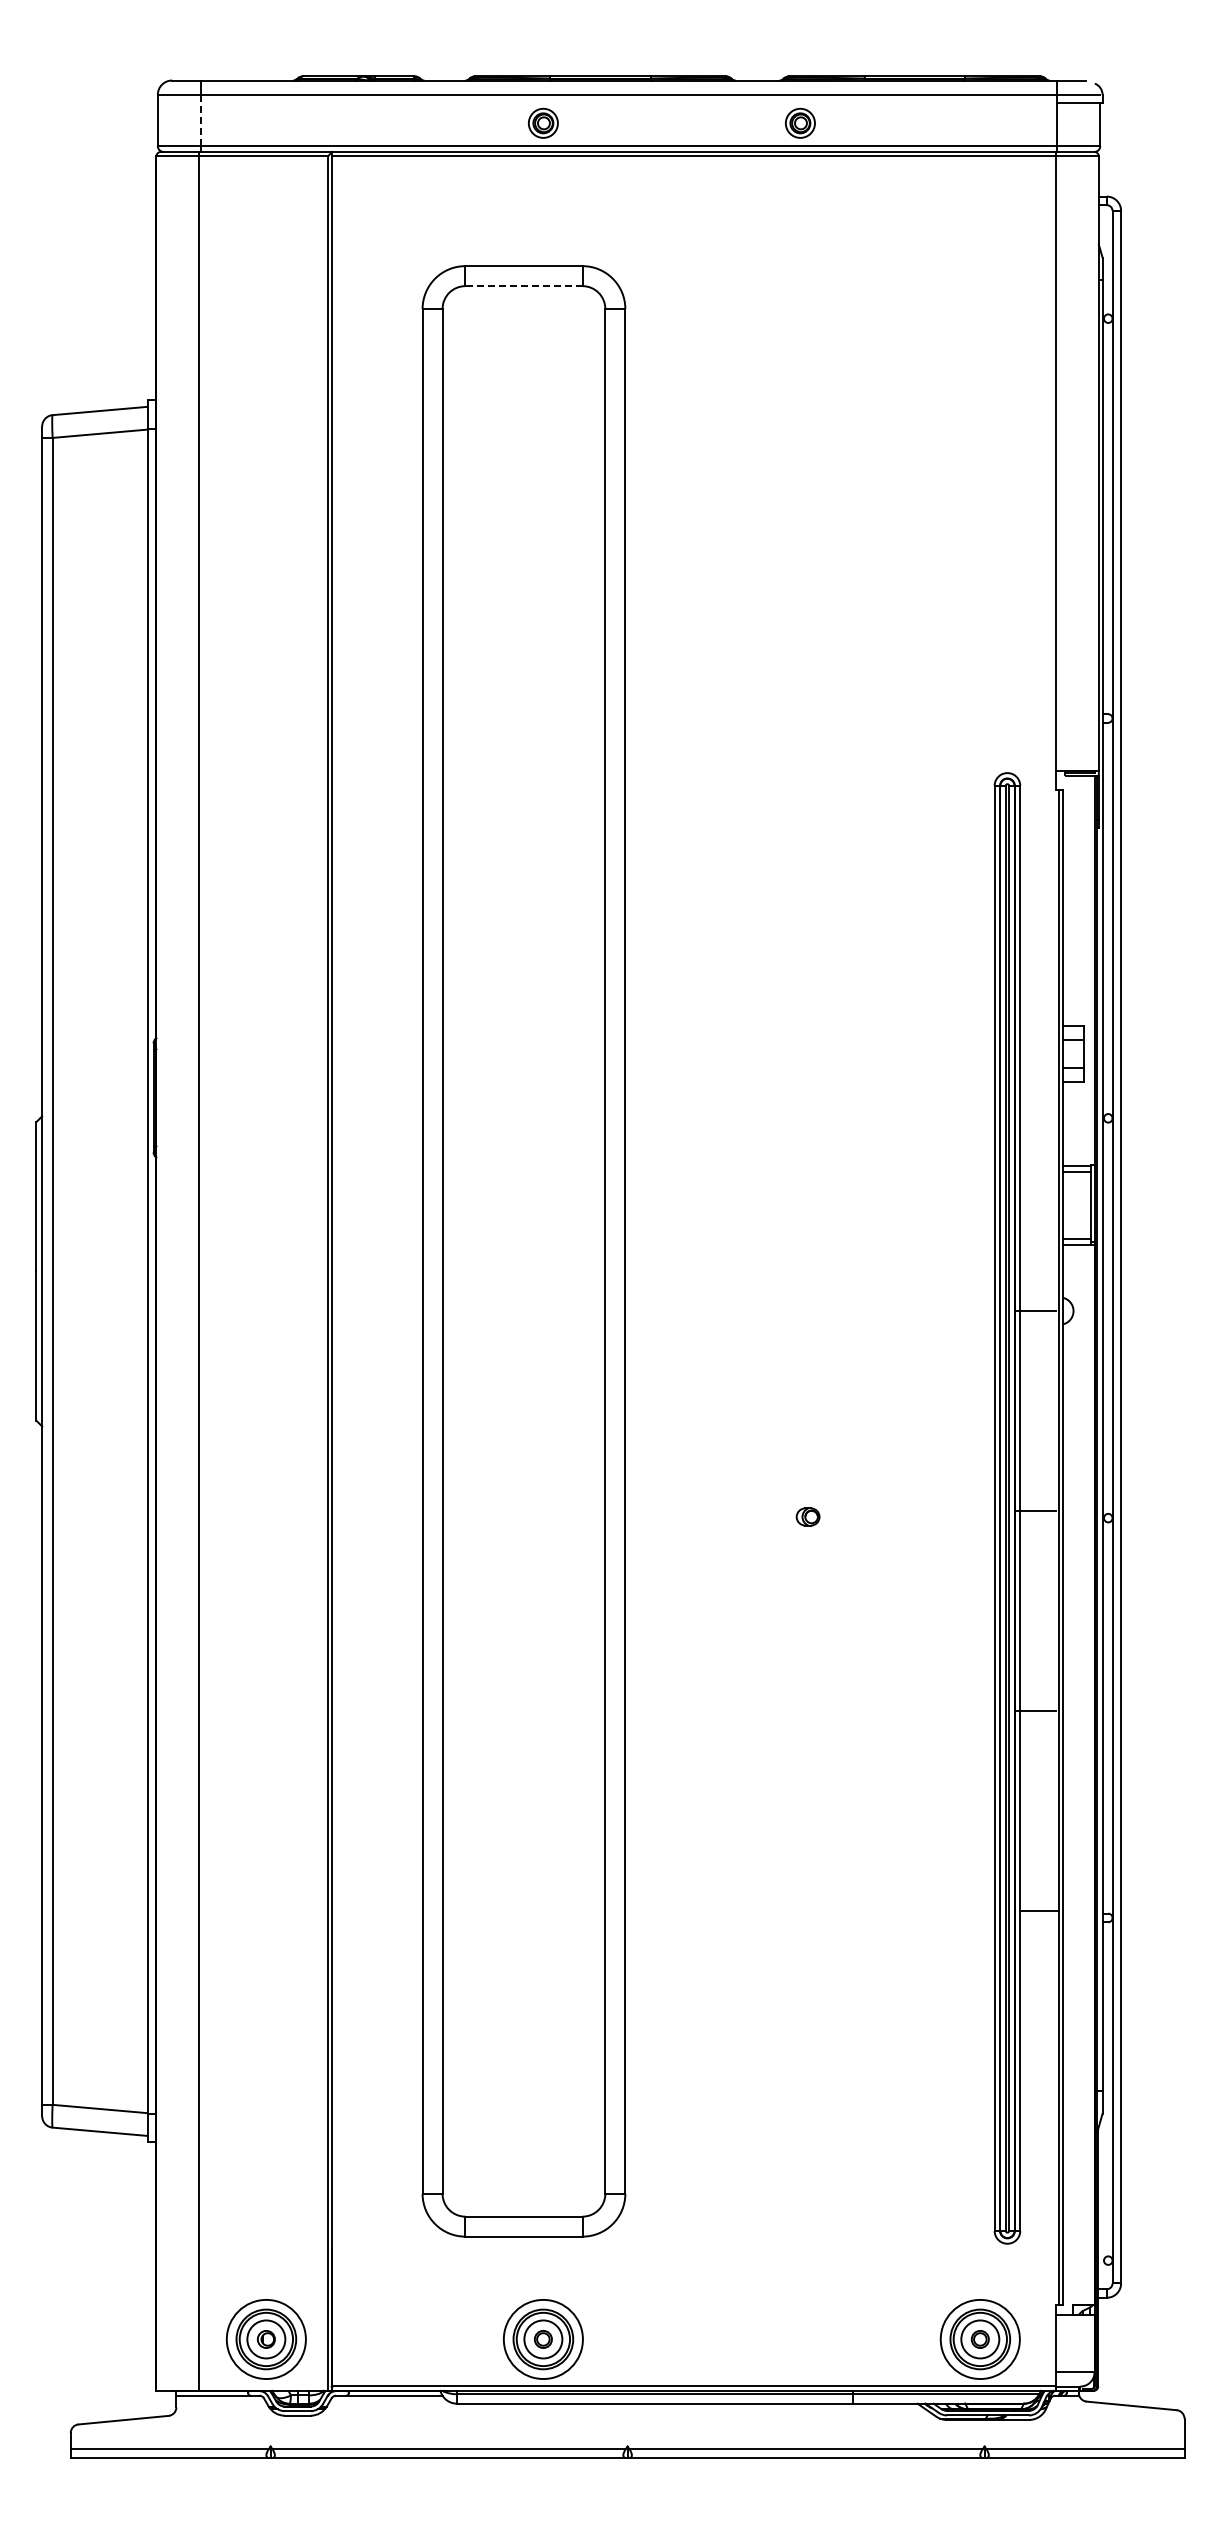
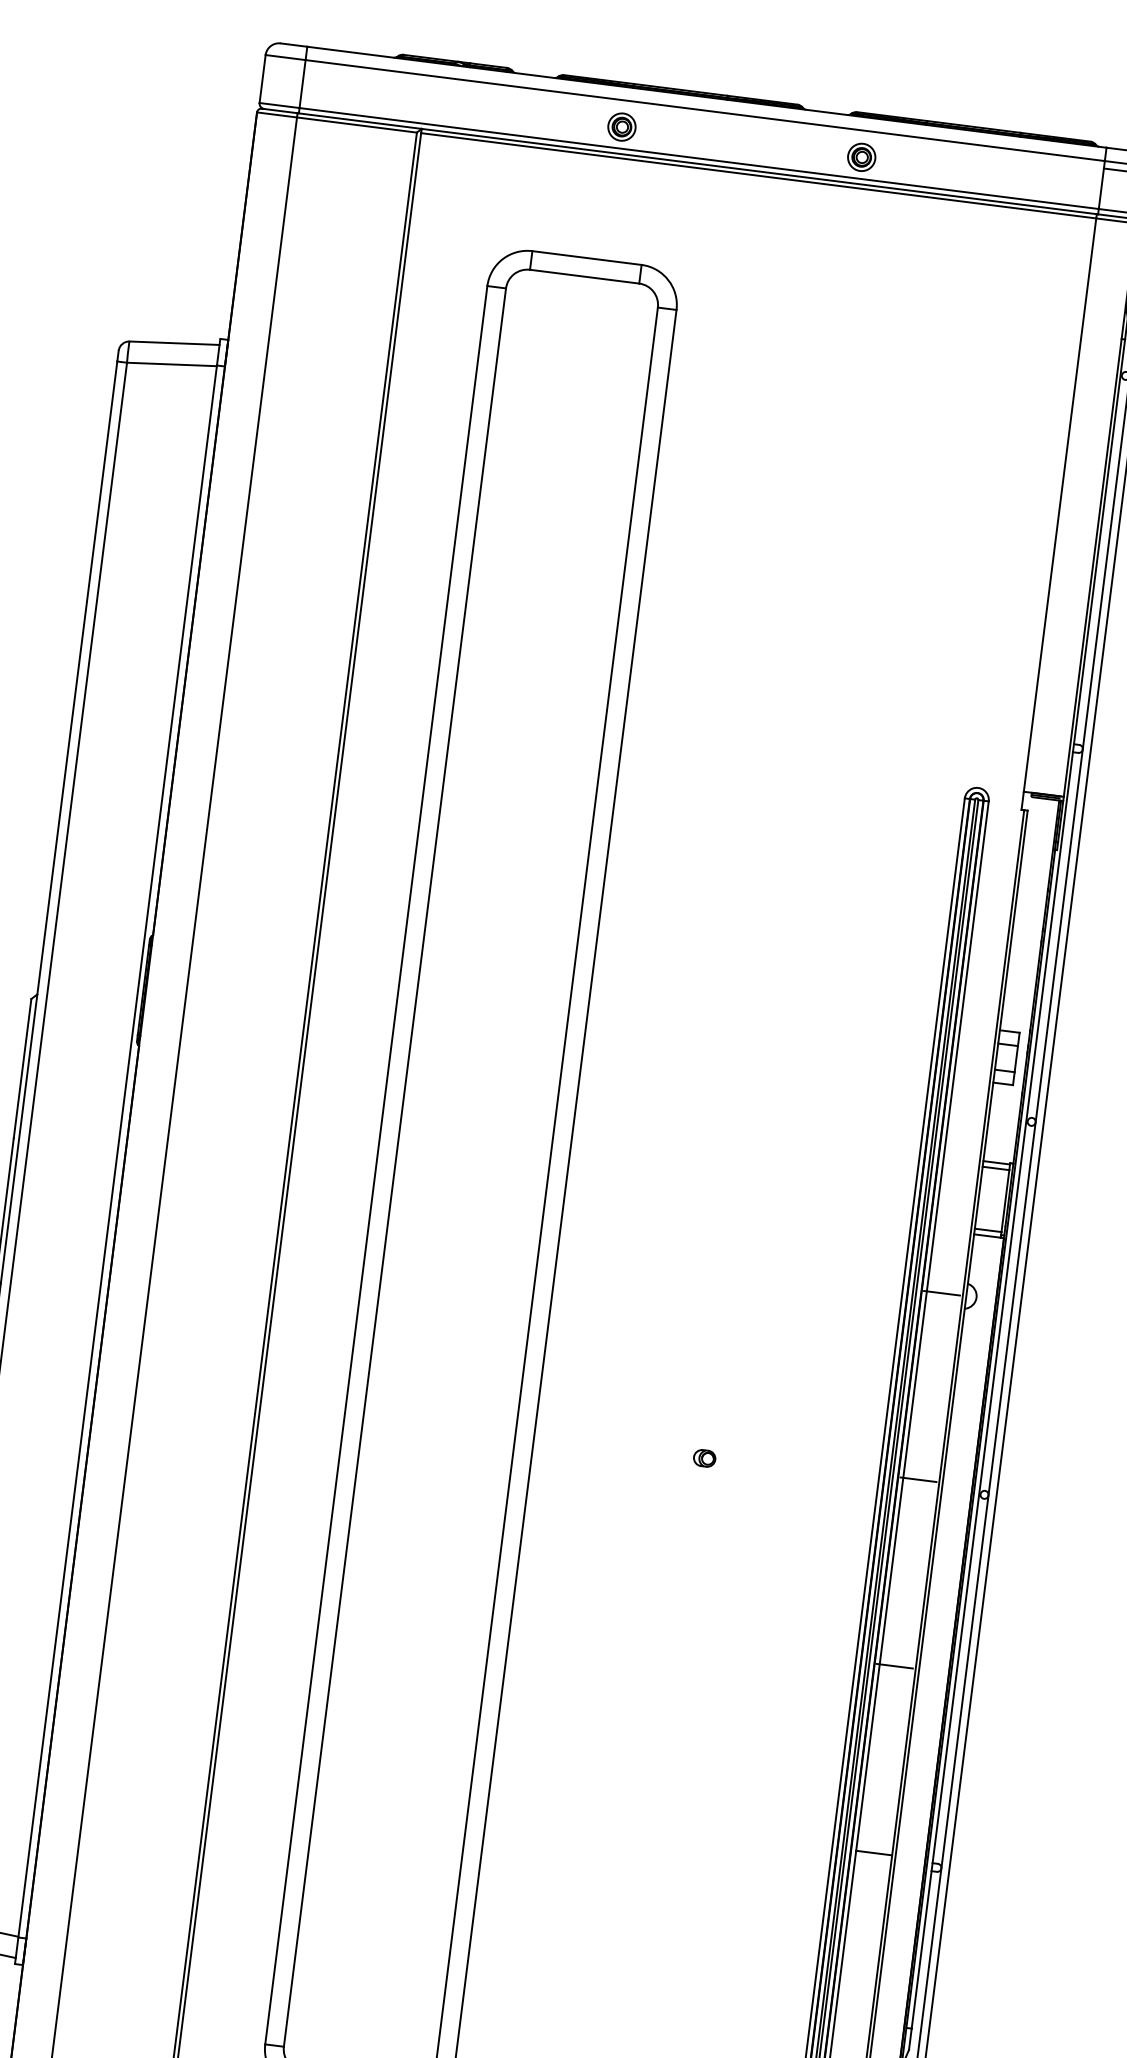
line: (200, 120) -> (302, 84), dashed -> solid
line: (523, 286) -> (584, 276), dashed -> solid

